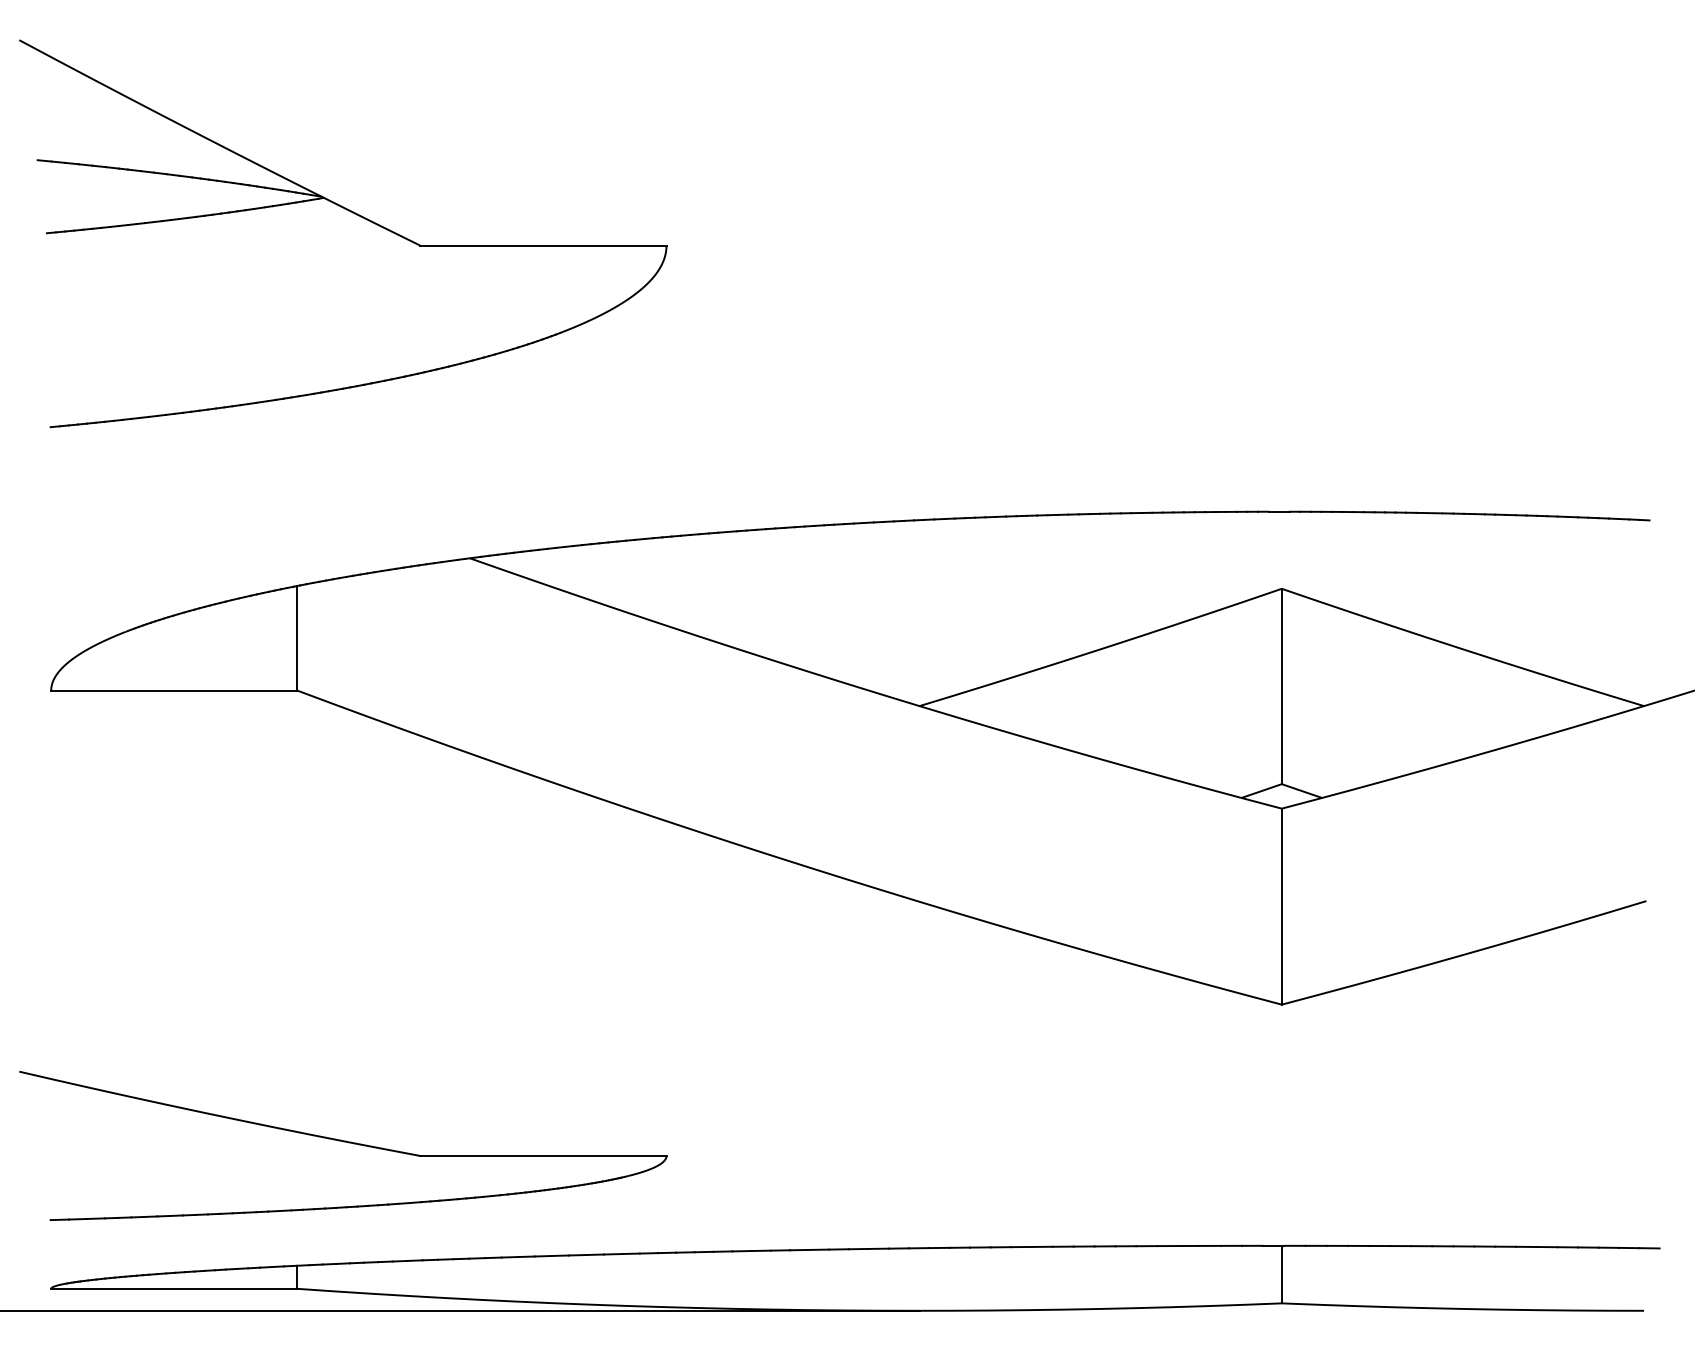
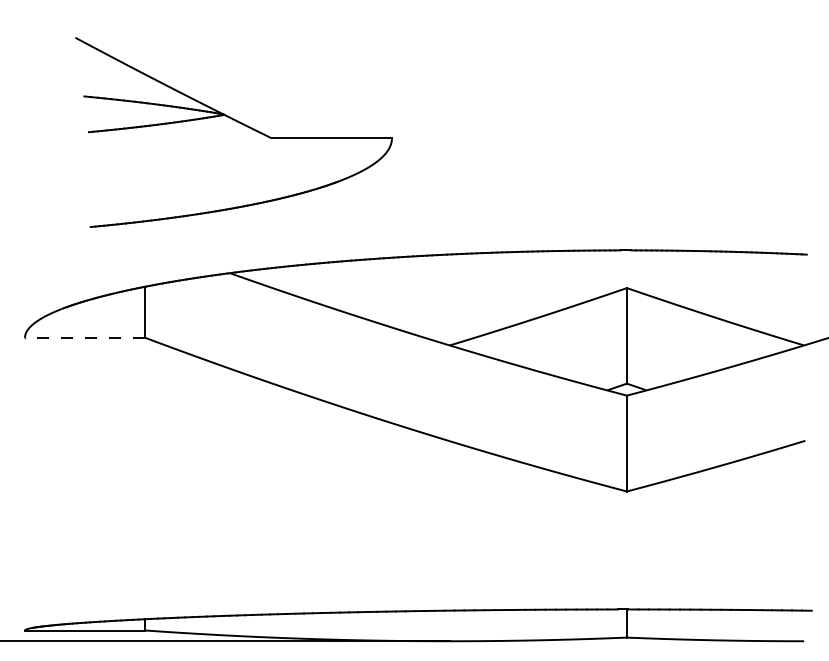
part: (350, 213) -> (237, 122), moved
line: (172, 689) -> (84, 337), solid -> dashed
part: (342, 1145) -> (167, 560), removed

